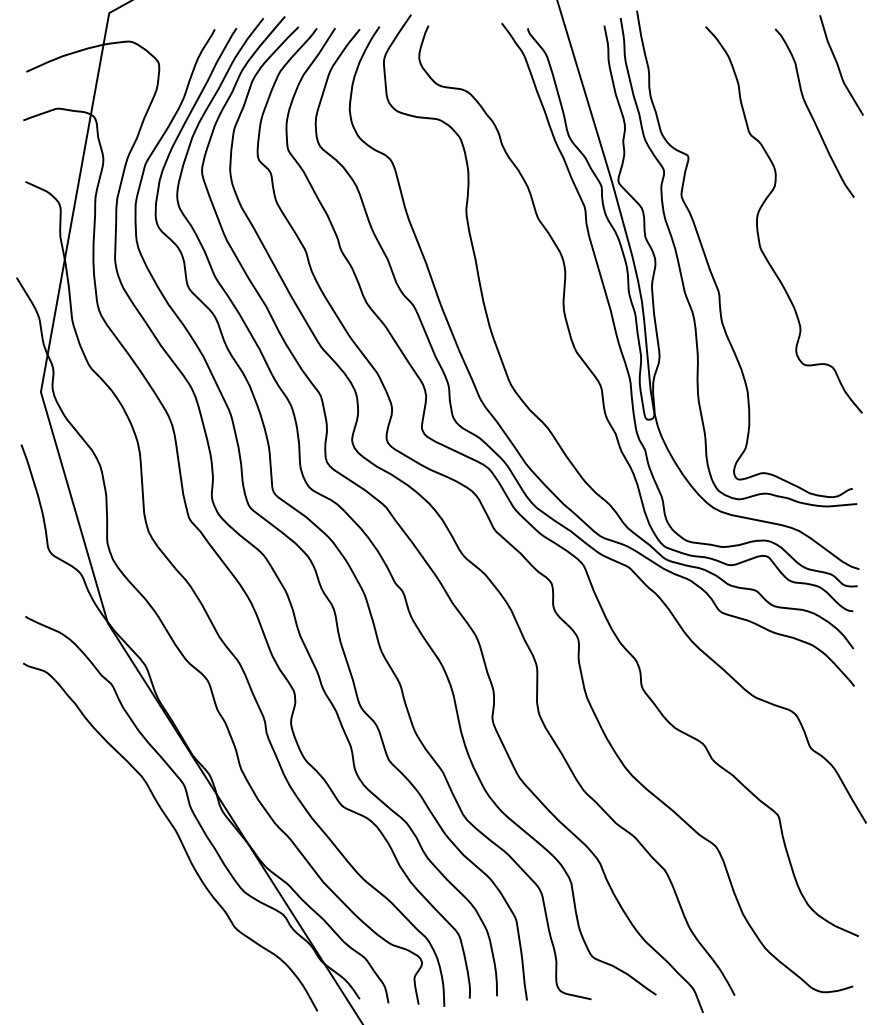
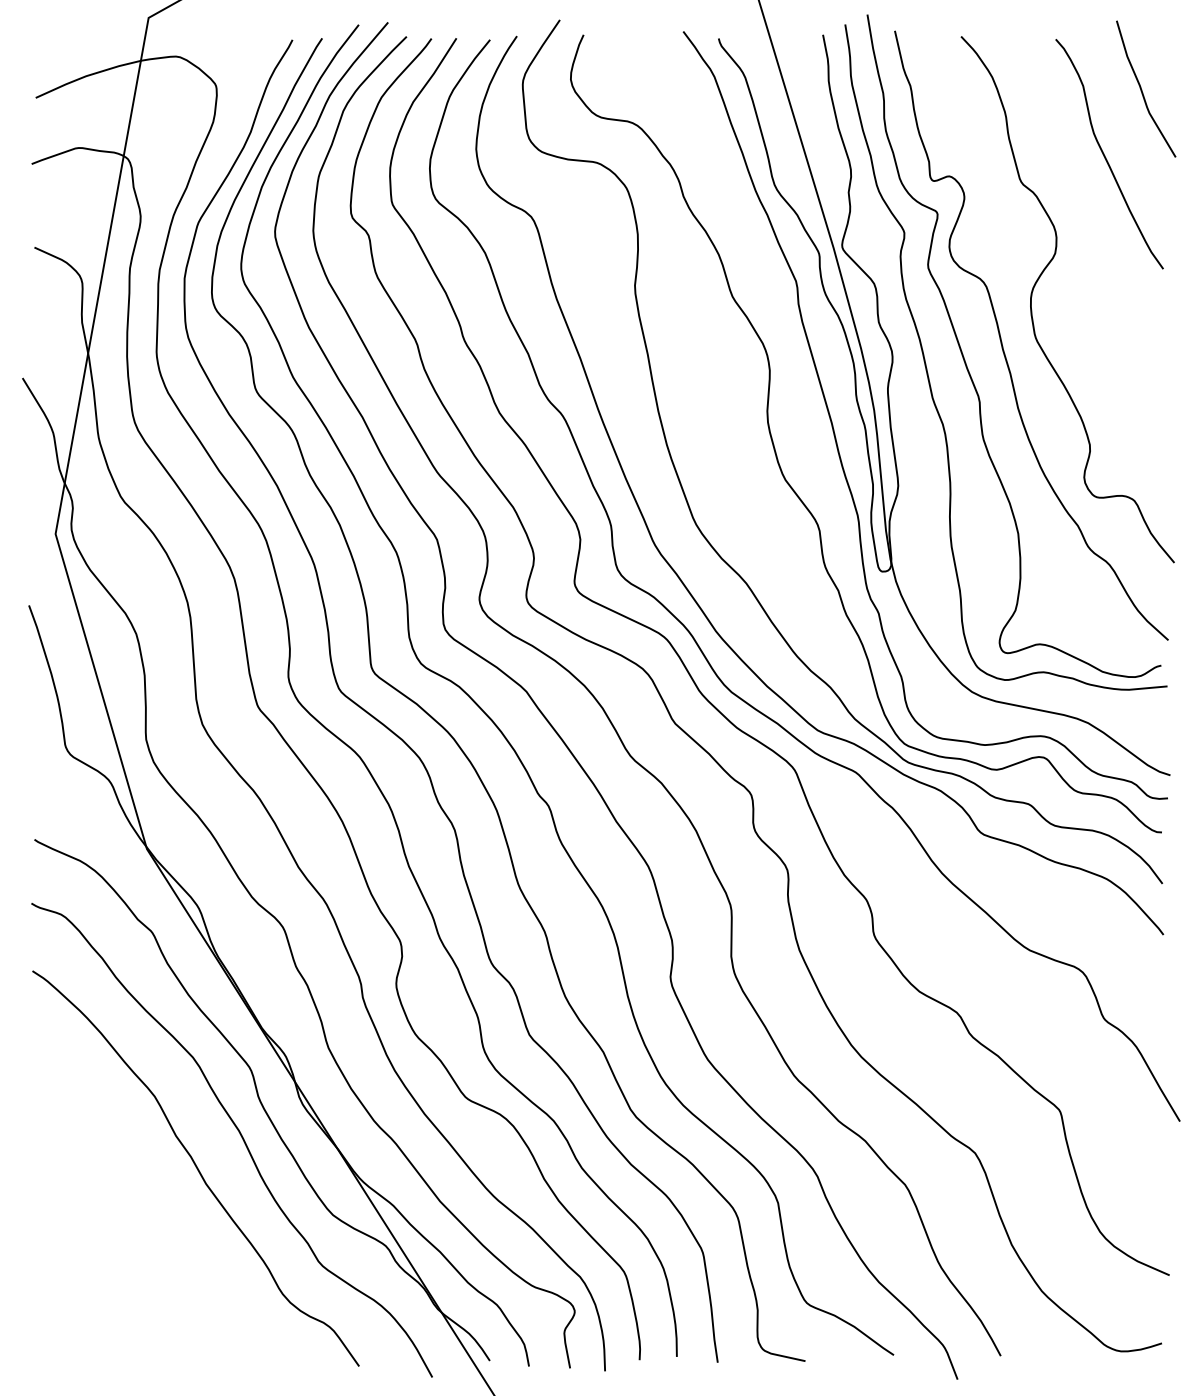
curve: (736, 250) -> (1002, 341), added
curve: (143, 857) -> (195, 1167), added

